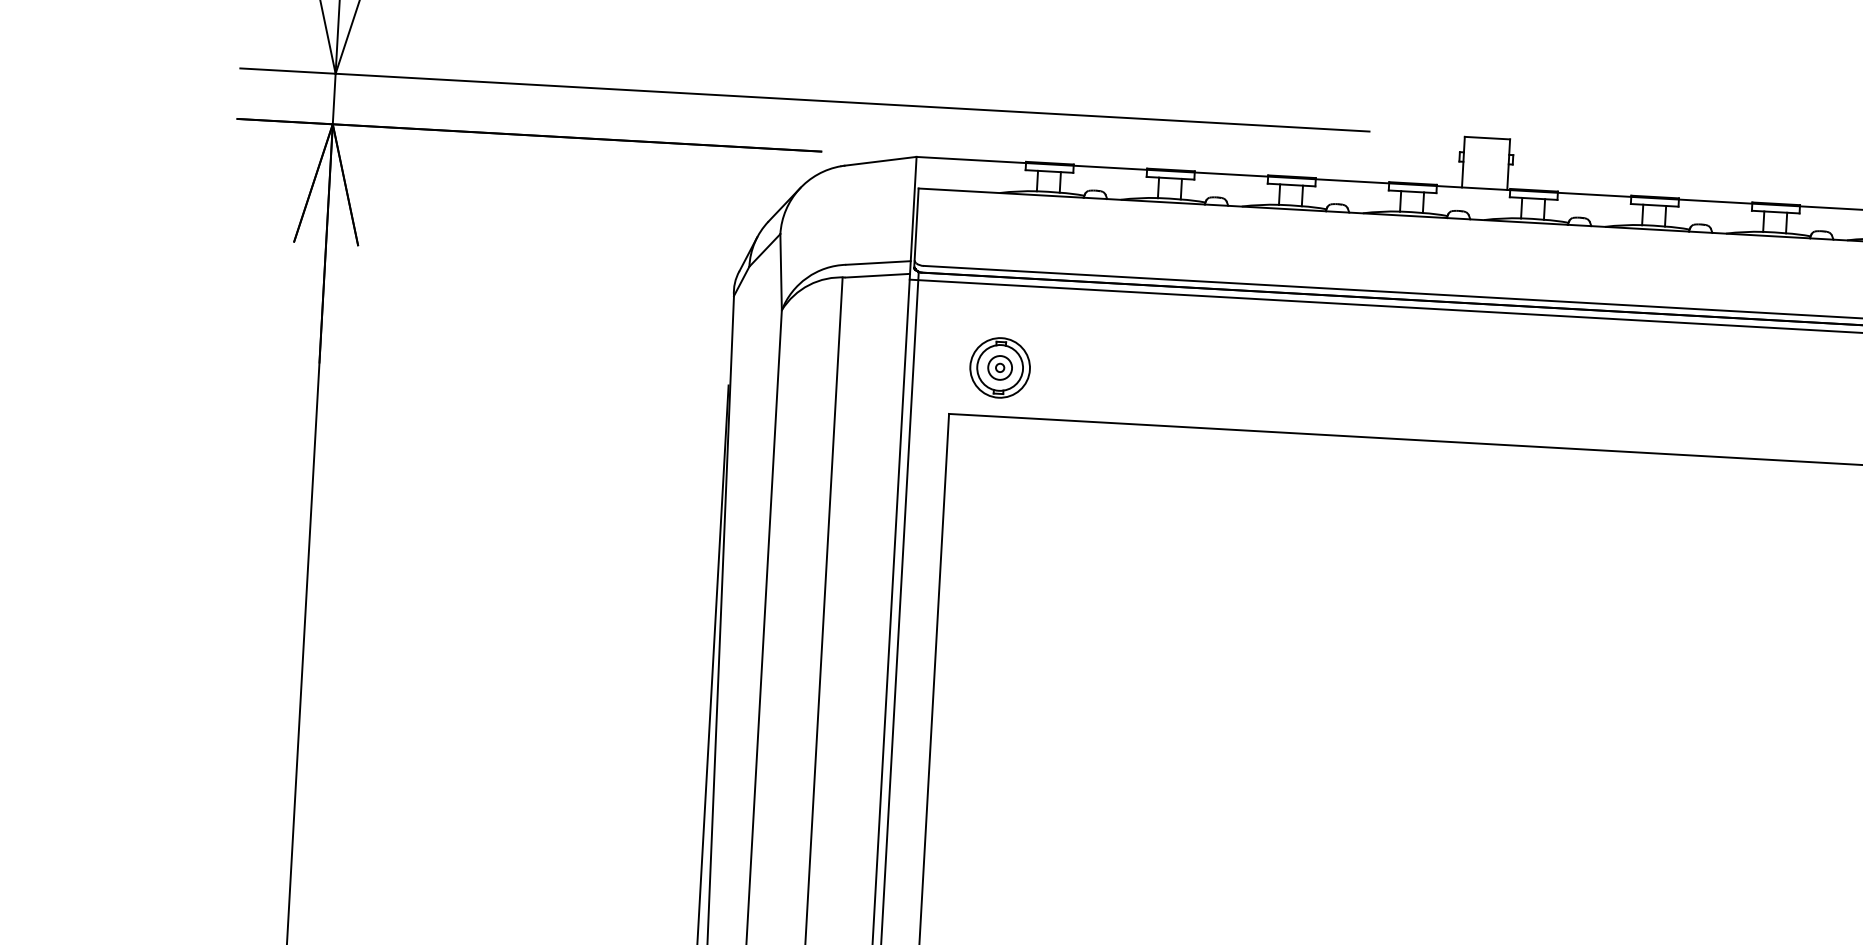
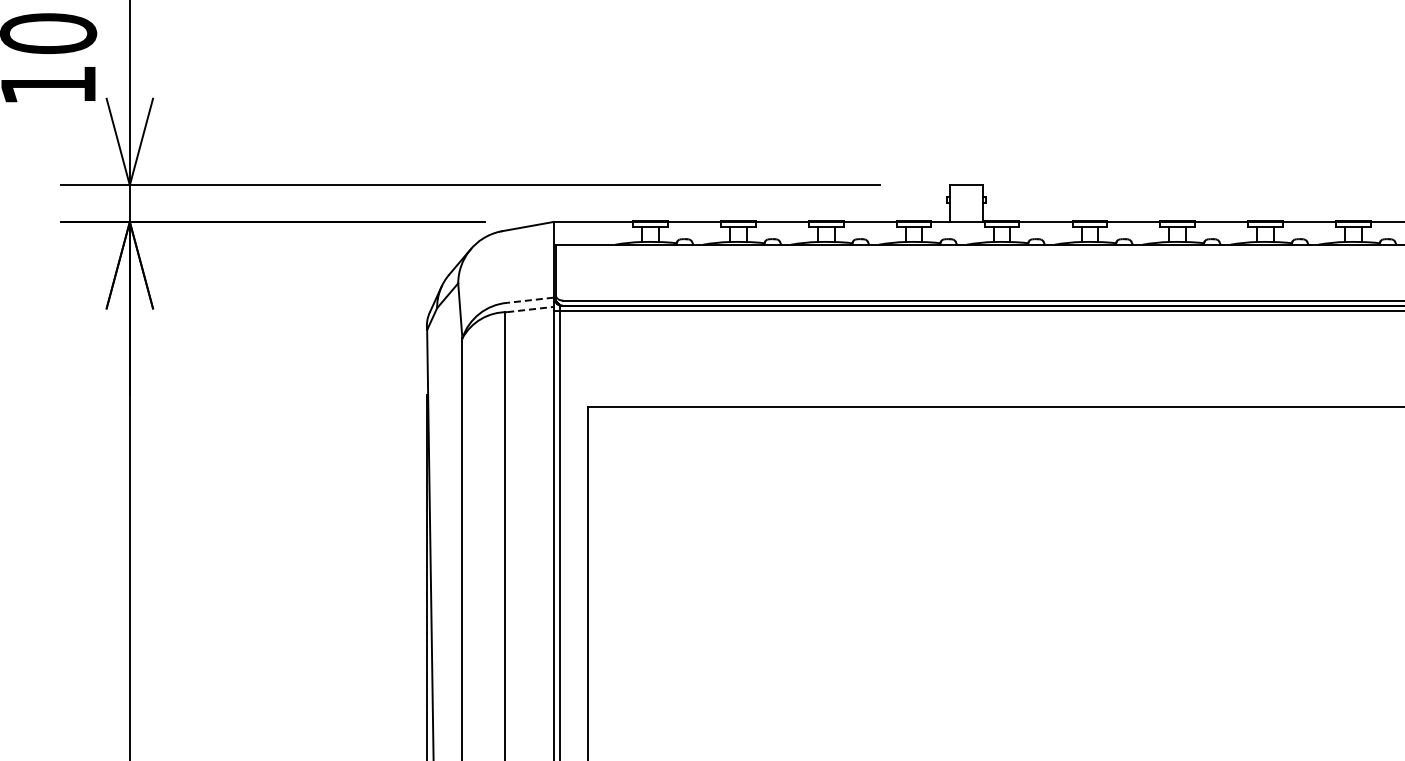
line: (877, 263) -> (529, 300), solid -> dashed
line: (877, 275) -> (530, 309), solid -> dashed
part: (999, 366) -> (622, 370), removed

